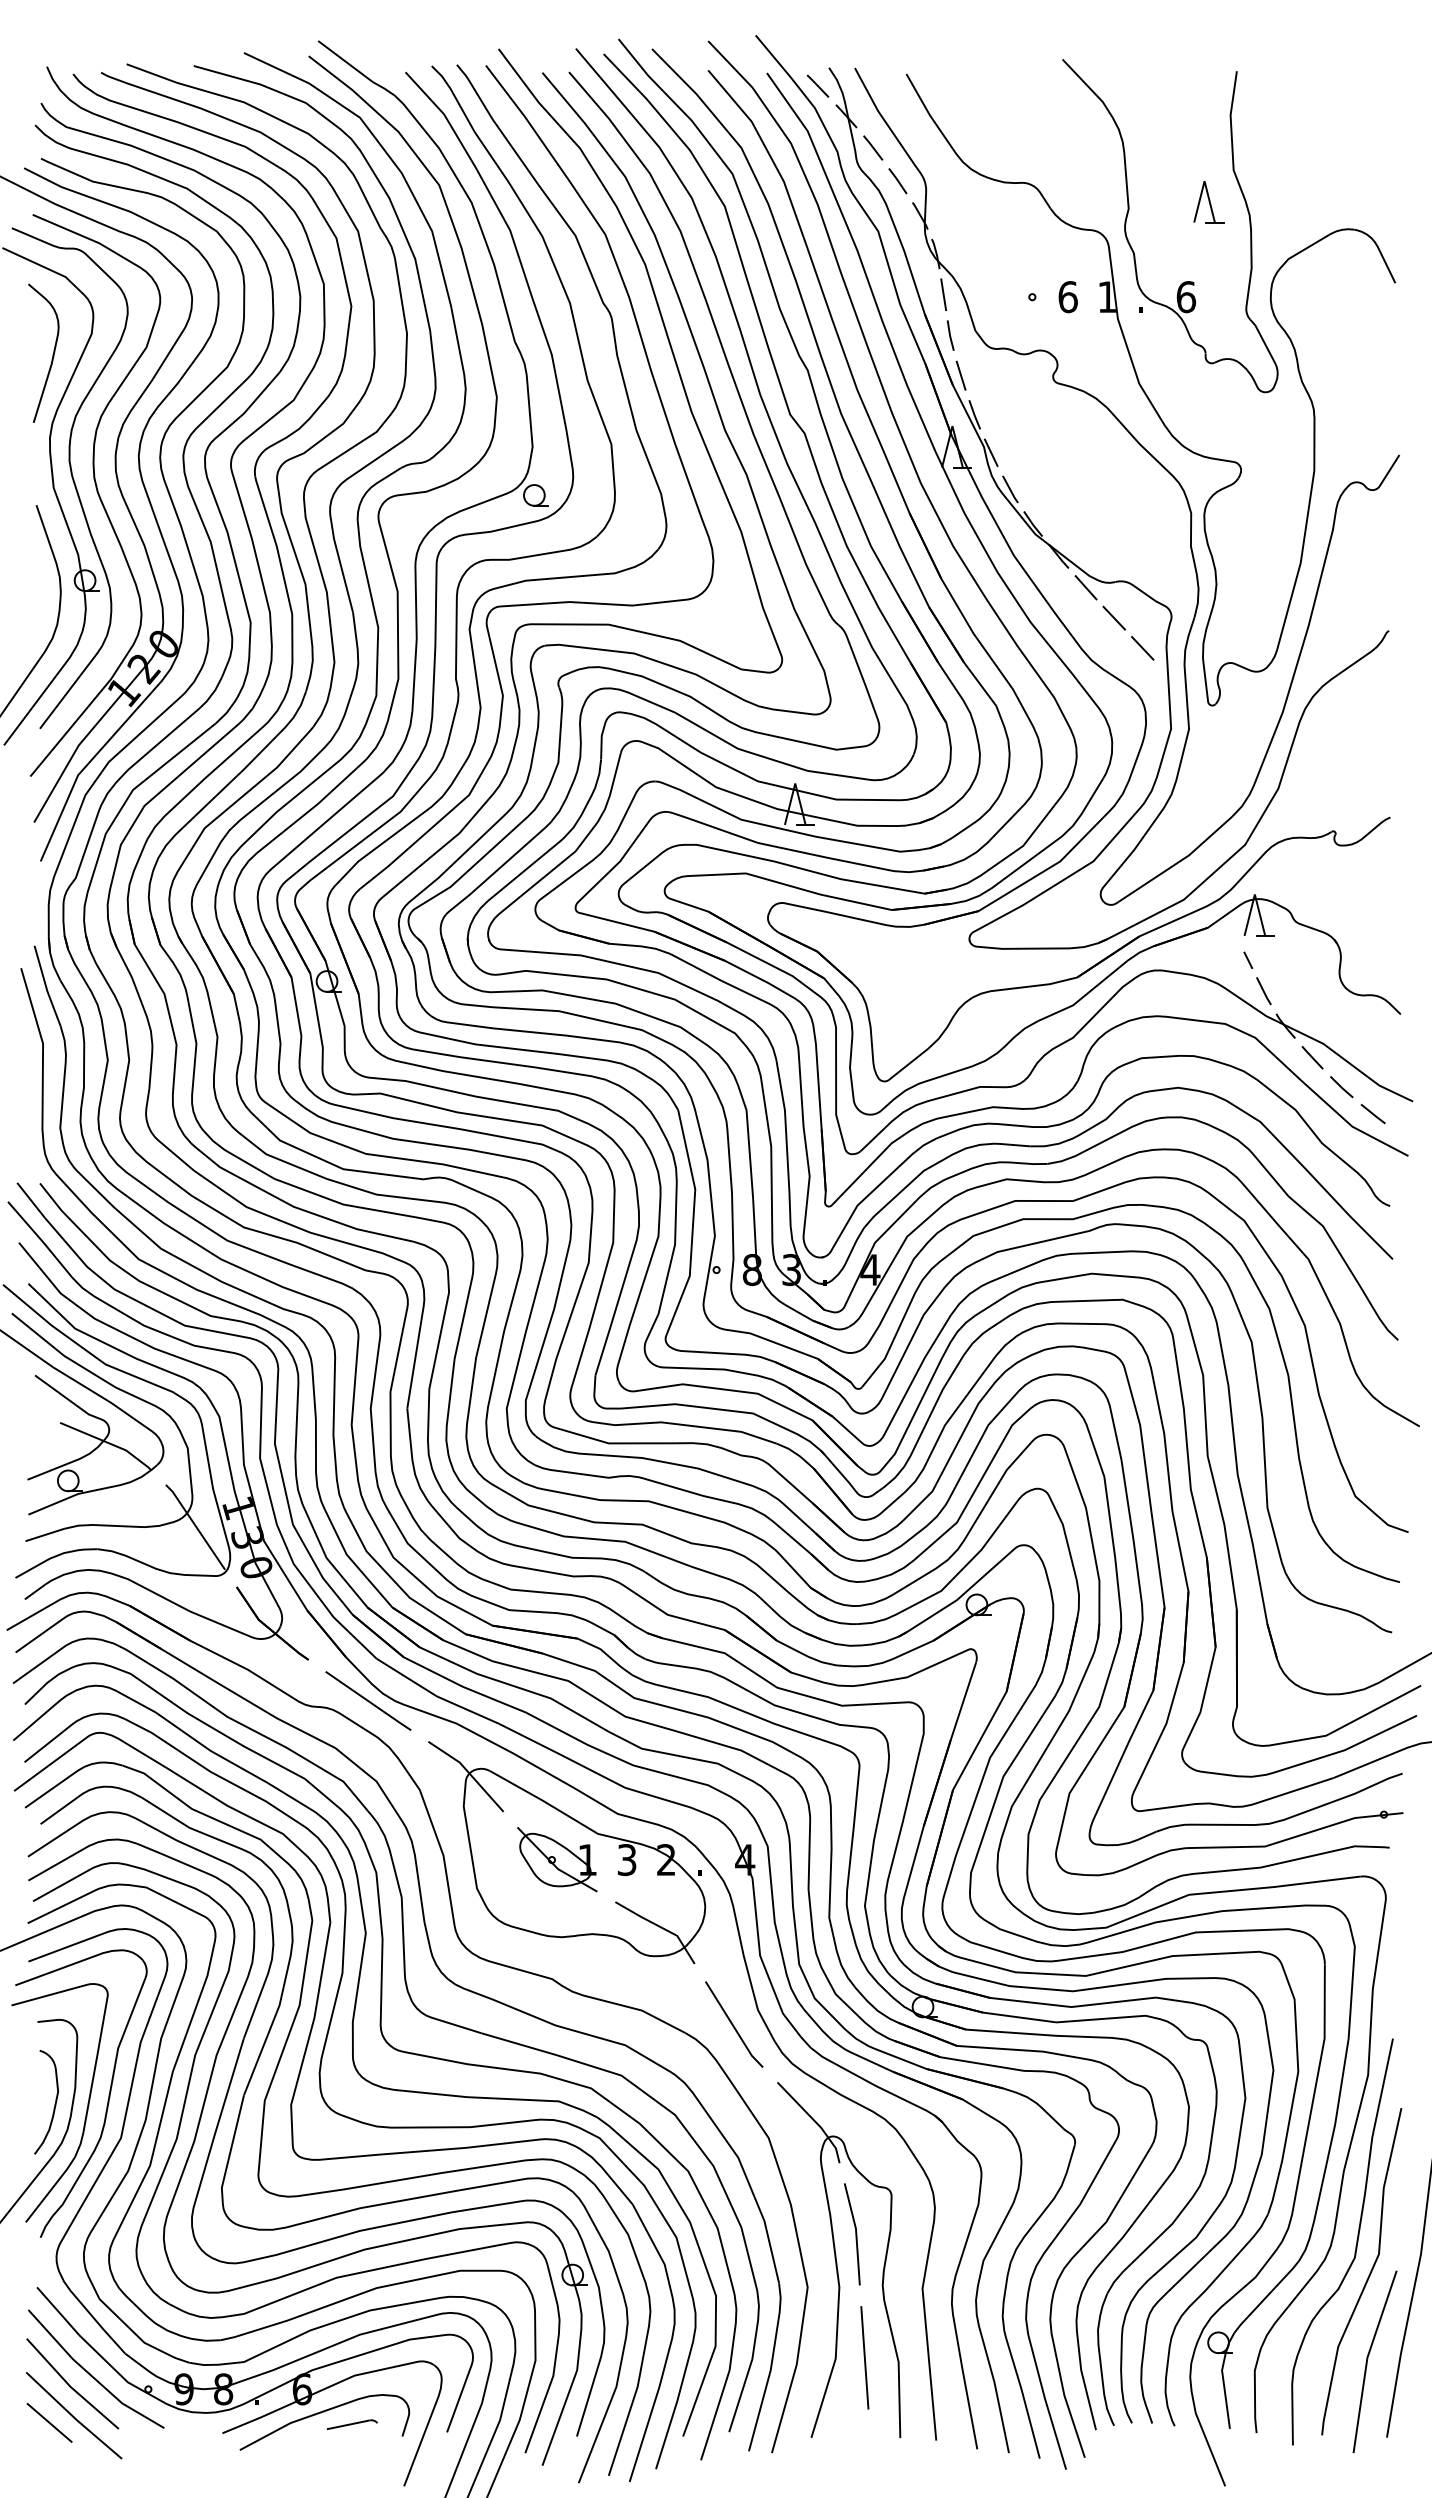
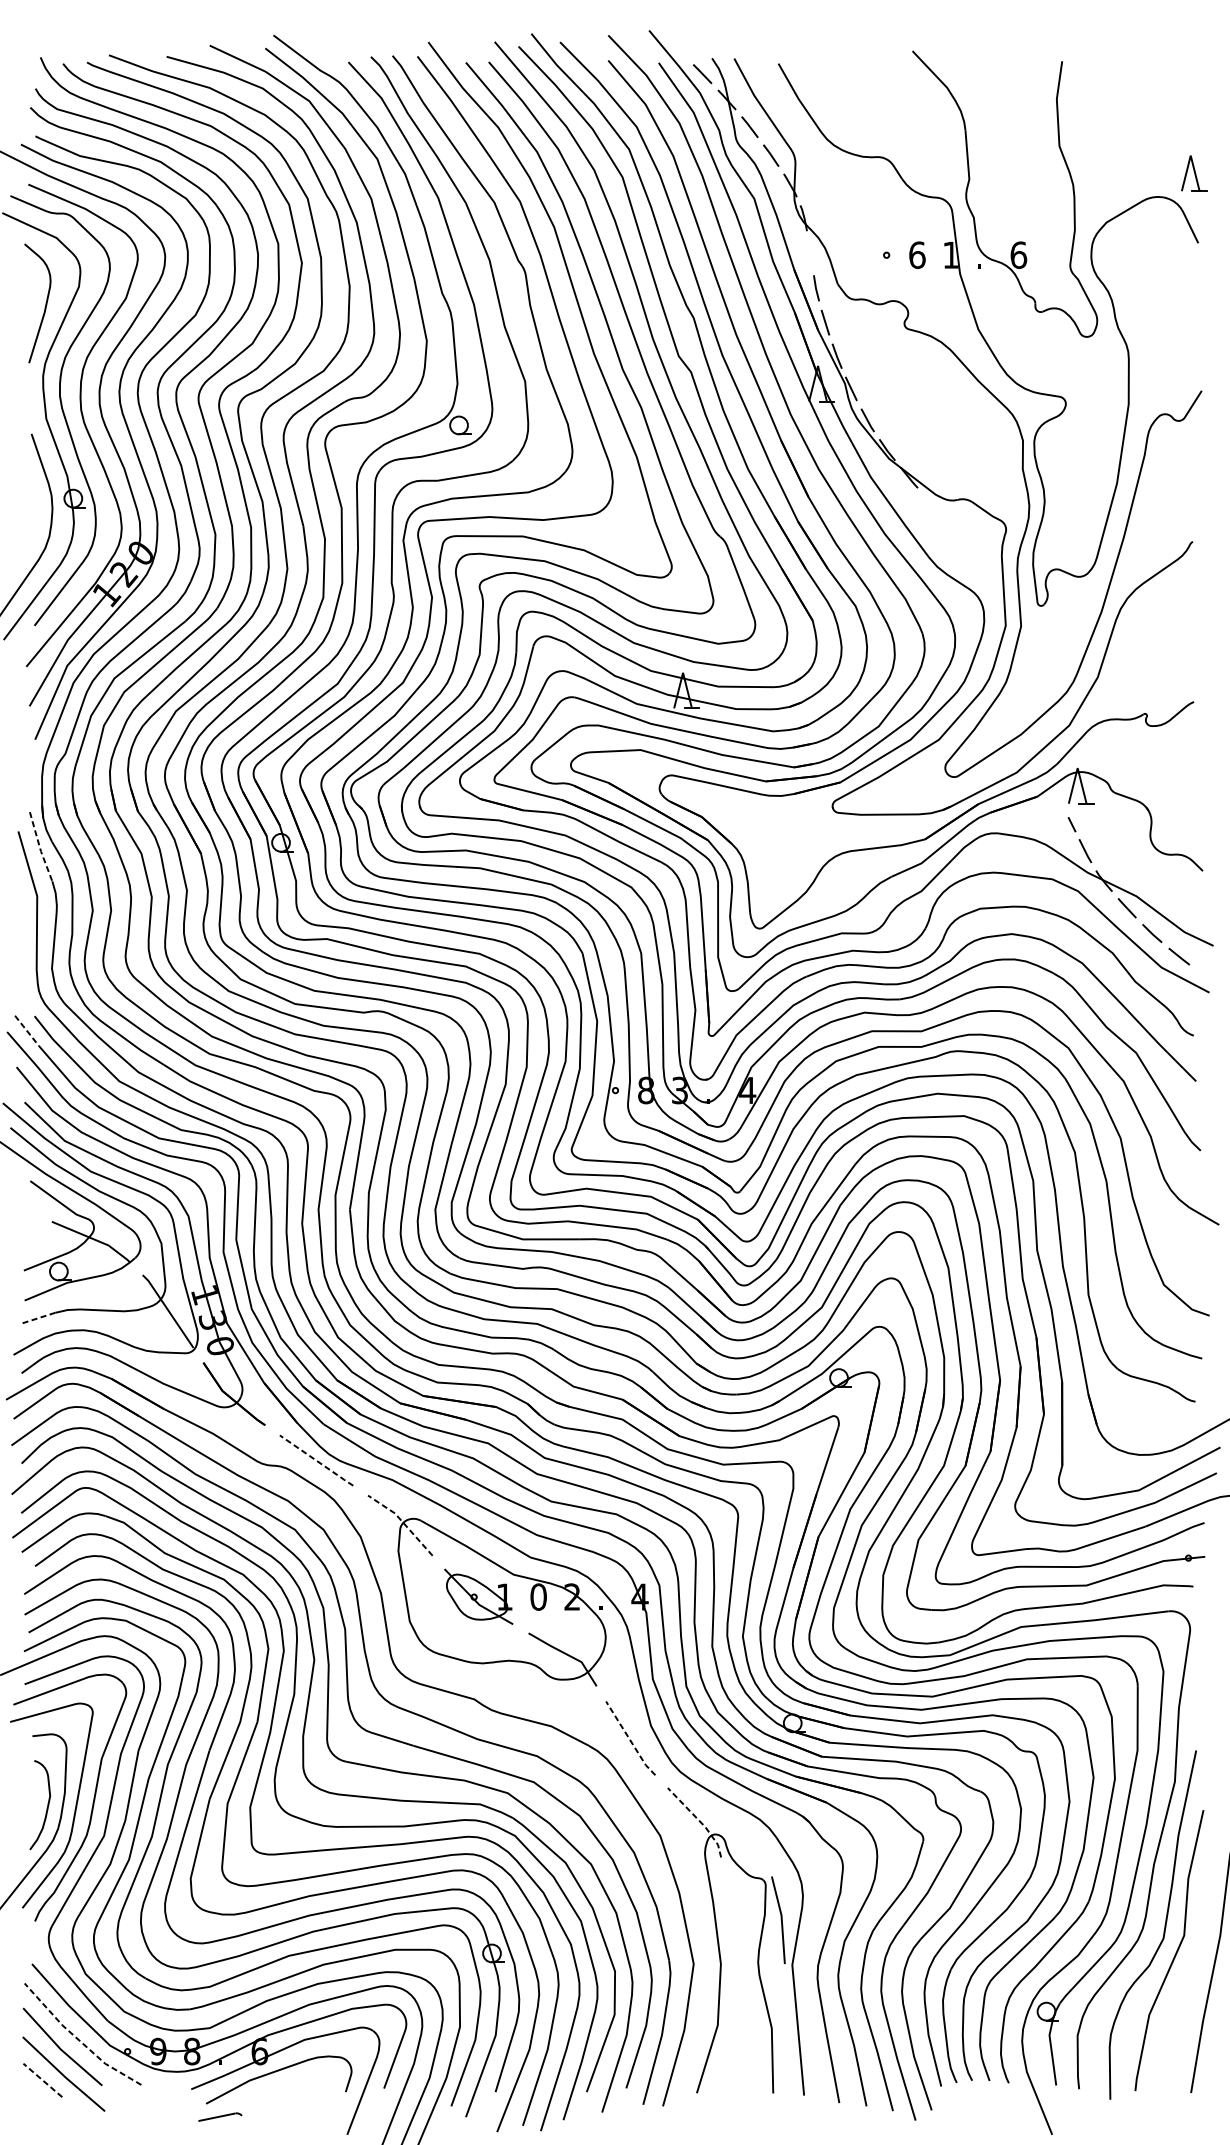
part: (1208, 202) -> (1194, 173), moved
line: (943, 294) -> (810, 252), removed
line: (1085, 587) -> (932, 504), removed
line: (1113, 617) -> (956, 530), removed
line: (1142, 648) -> (981, 556), removed
line: (46, 987) -> (40, 847), solid -> dashed
line: (31, 1200) -> (27, 1030), solid -> dashed
line: (44, 1535) -> (38, 1318), solid -> dashed
line: (368, 1701) -> (316, 1461), solid -> dashed
line: (468, 1772) -> (402, 1521), solid -> dashed
text: (626, 1860) -> (538, 1597), 3 -> 0
line: (733, 2026) -> (630, 1740), solid -> dashed
line: (814, 2120) -> (699, 1820), solid -> dashed
line: (855, 2234) -> (781, 1920), moved
line: (864, 2357) -> (742, 2024), removed
line: (1368, 2359) -> (1175, 2025), removed
line: (90, 2374) -> (77, 2038), solid -> dashed
line: (49, 2422) -> (42, 2080), solid -> dashed
part: (351, 2424) -> (219, 2116), moved

